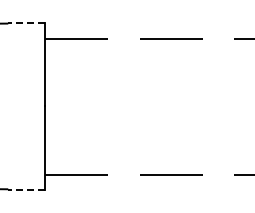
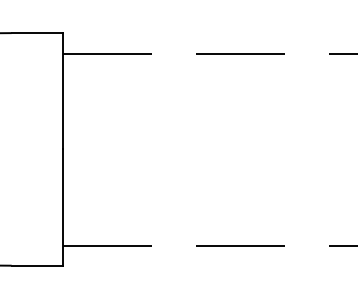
line: (26, 23) -> (37, 32), dashed -> solid
line: (26, 189) -> (37, 266), dashed -> solid

